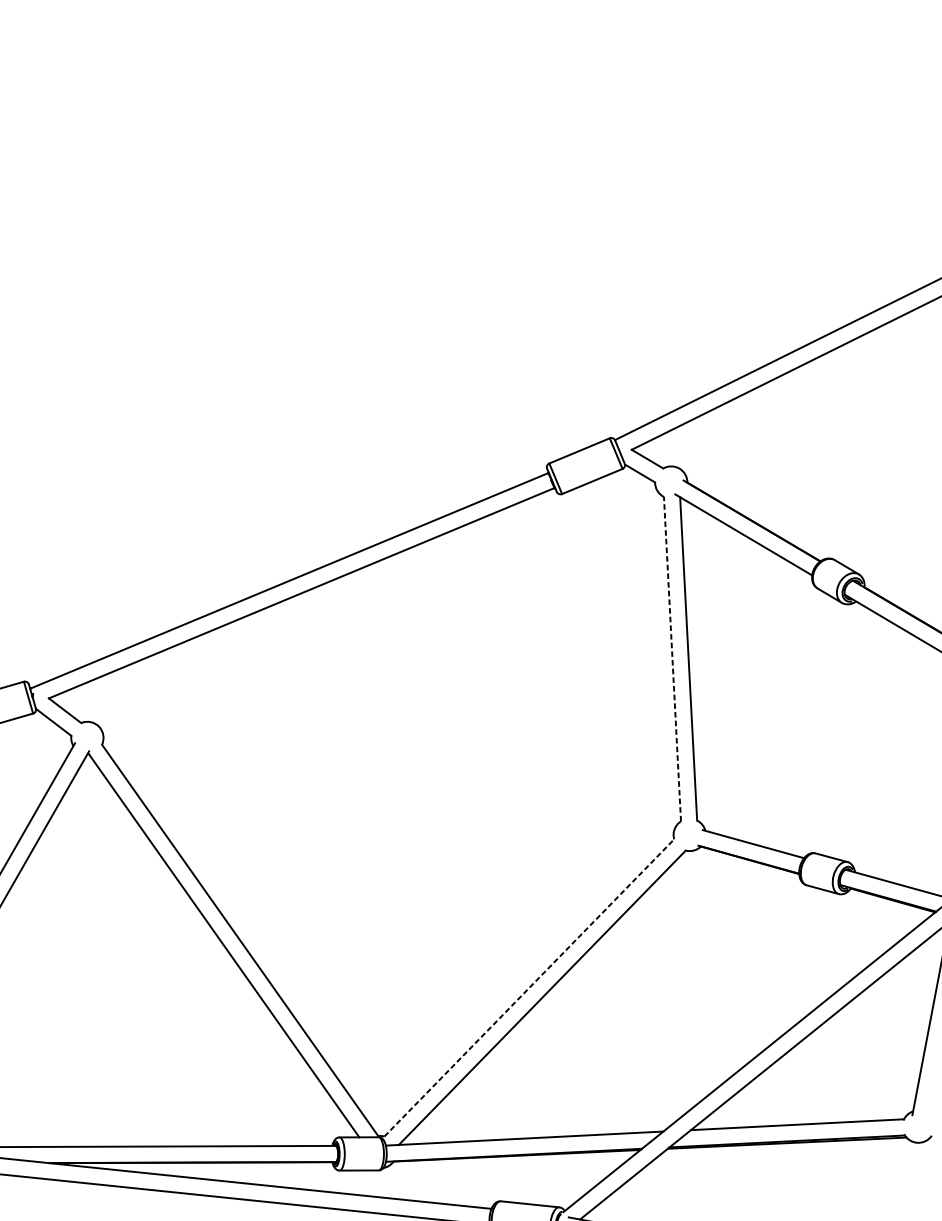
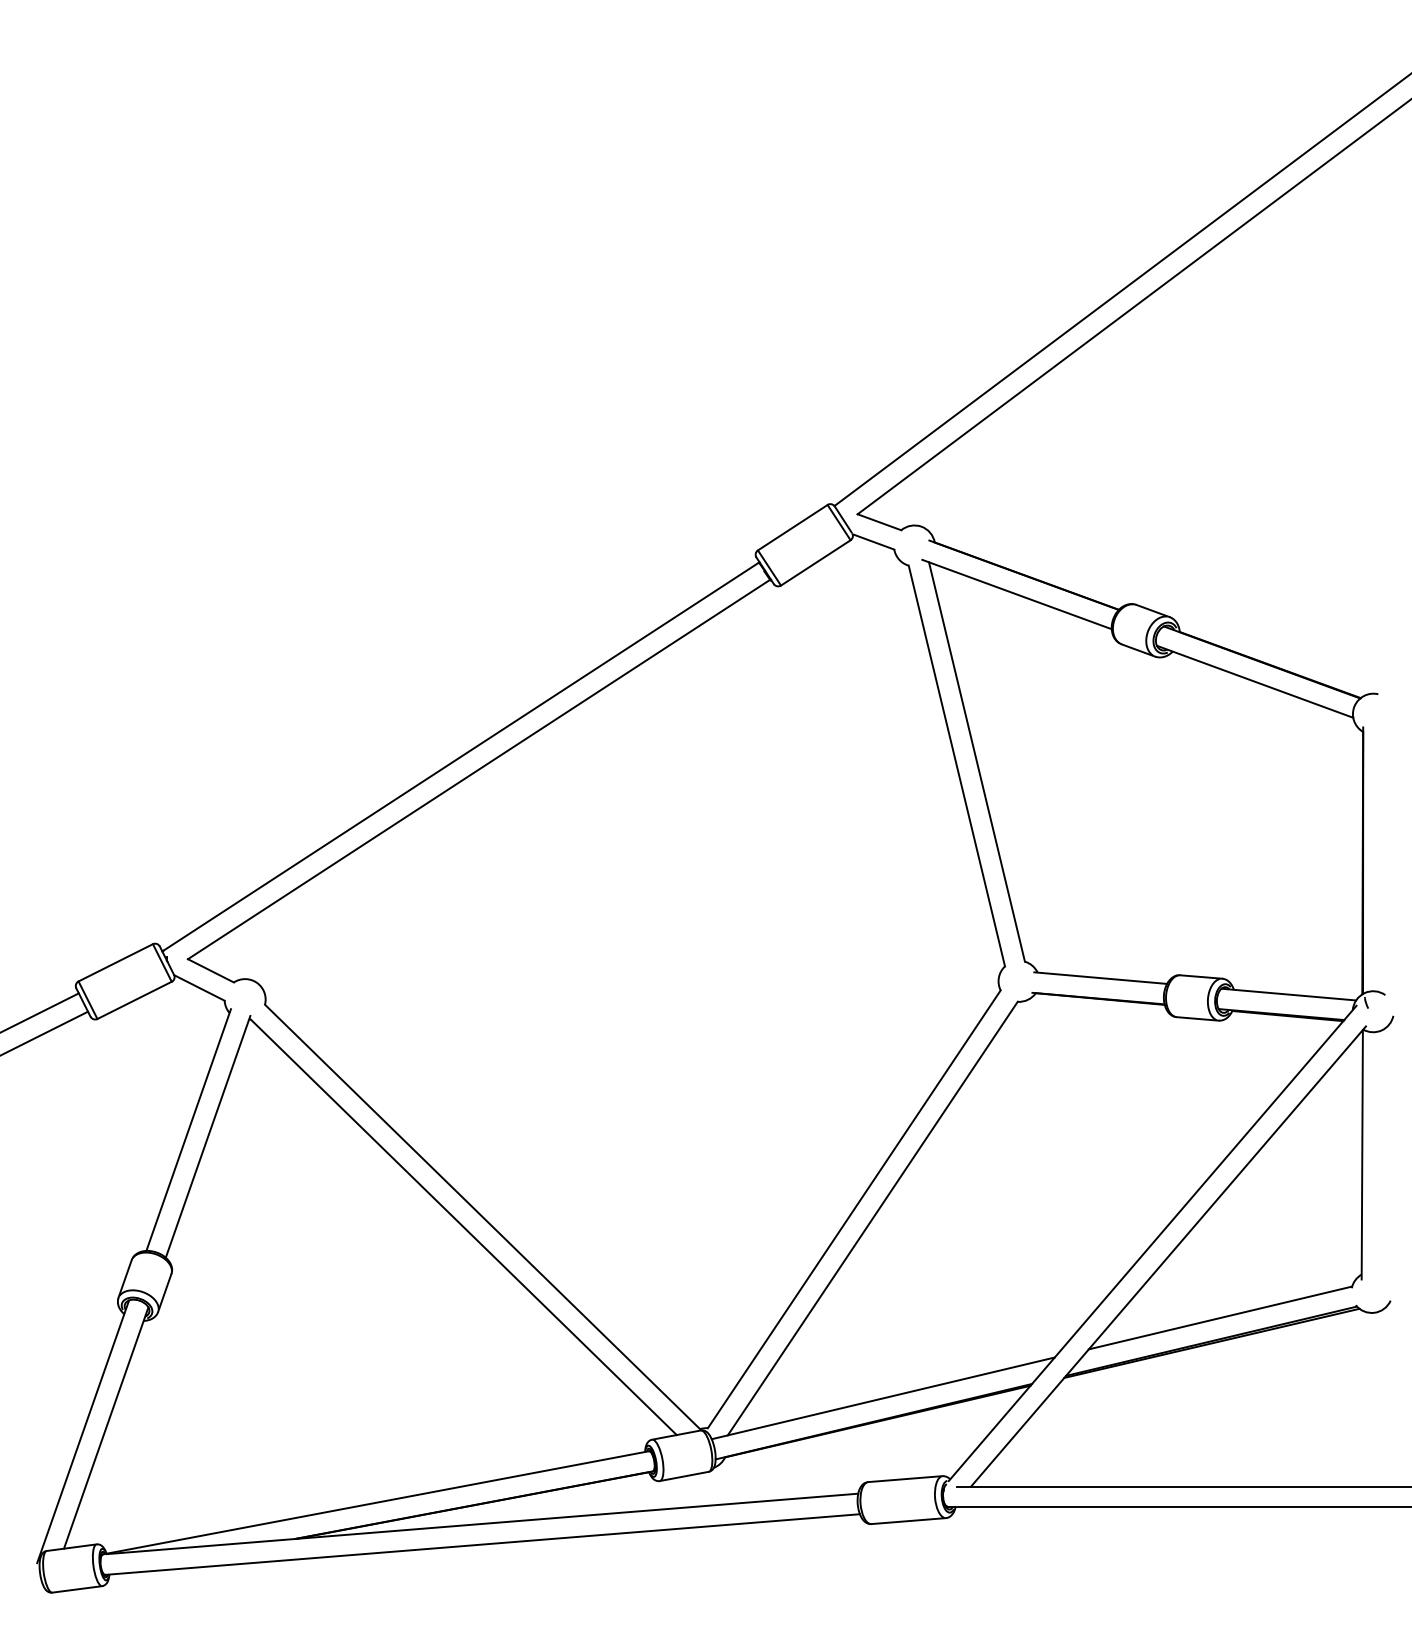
line: (672, 658) -> (956, 765), dashed -> solid
line: (529, 987) -> (854, 1208), dashed -> solid

